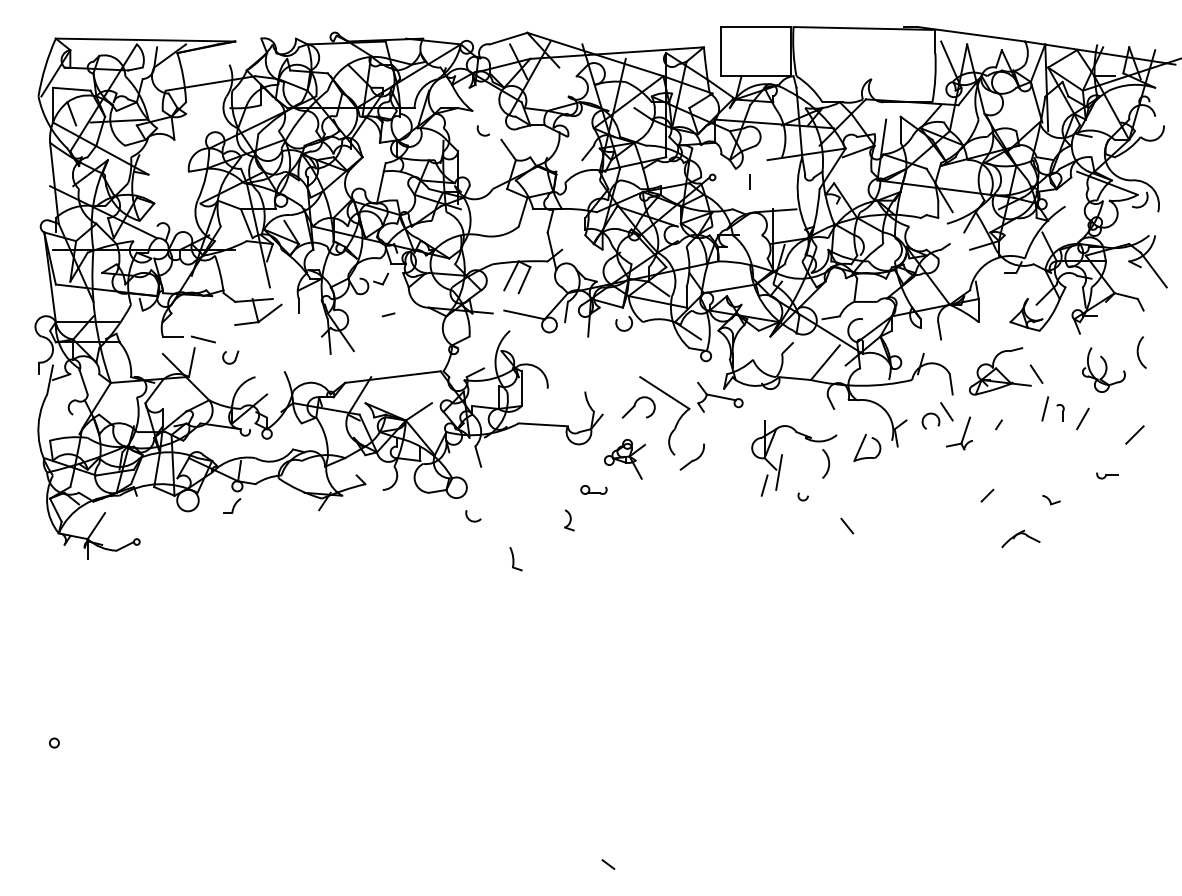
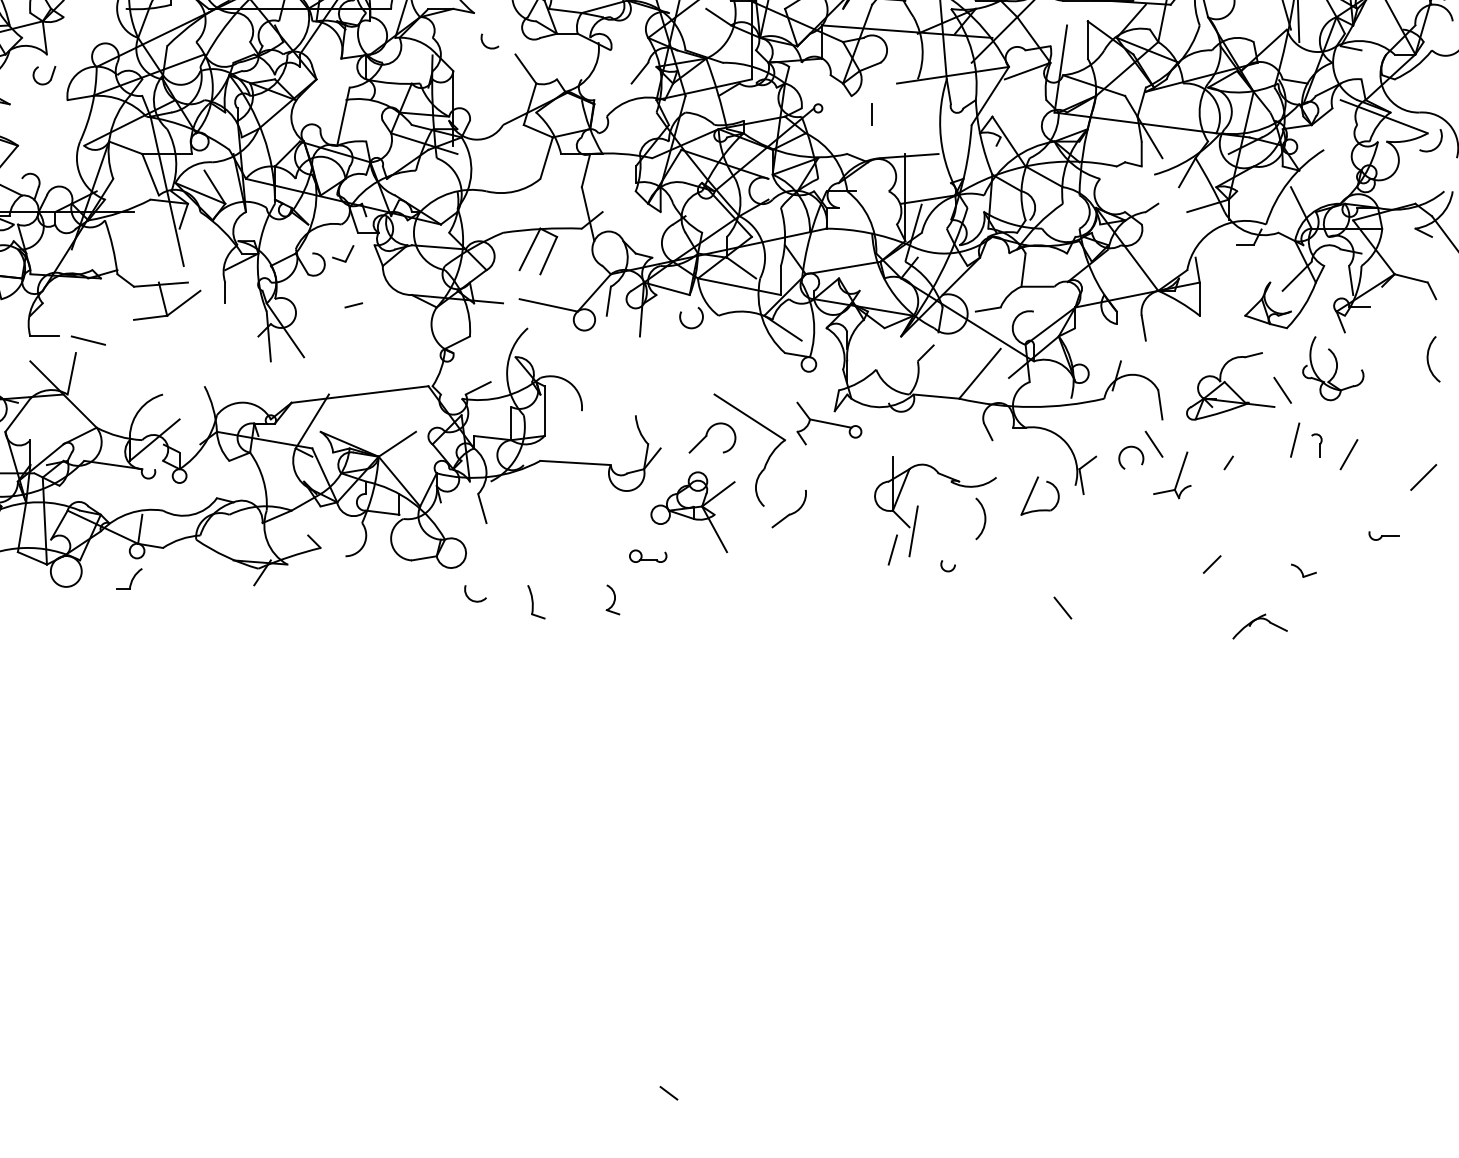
part: (230, 357) -> (44, 75), moved
part: (1103, 369) -> (1332, 367), moved
part: (624, 459) -> (691, 512), size x1.43
line: (847, 525) -> (1063, 607), moved
part: (515, 559) -> (535, 602), moved

